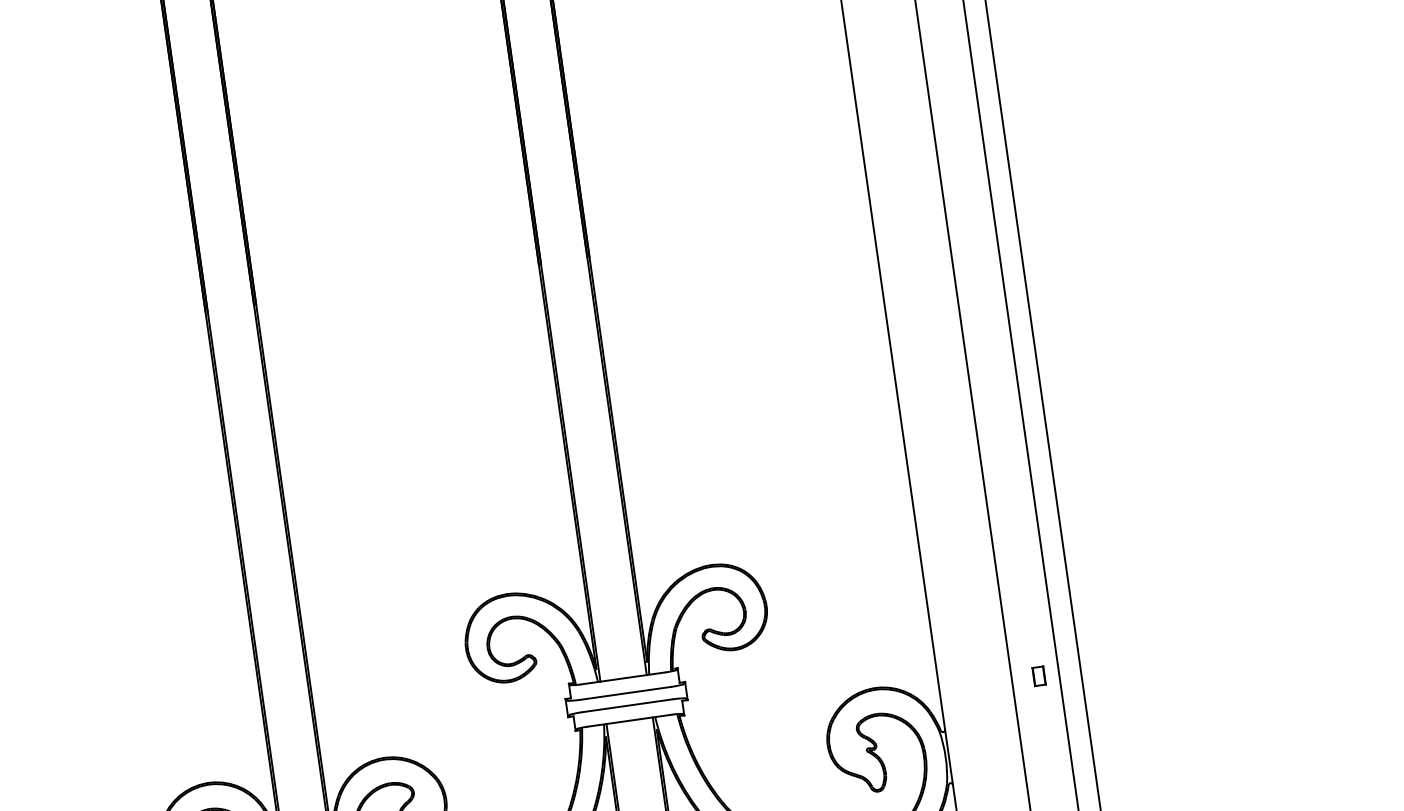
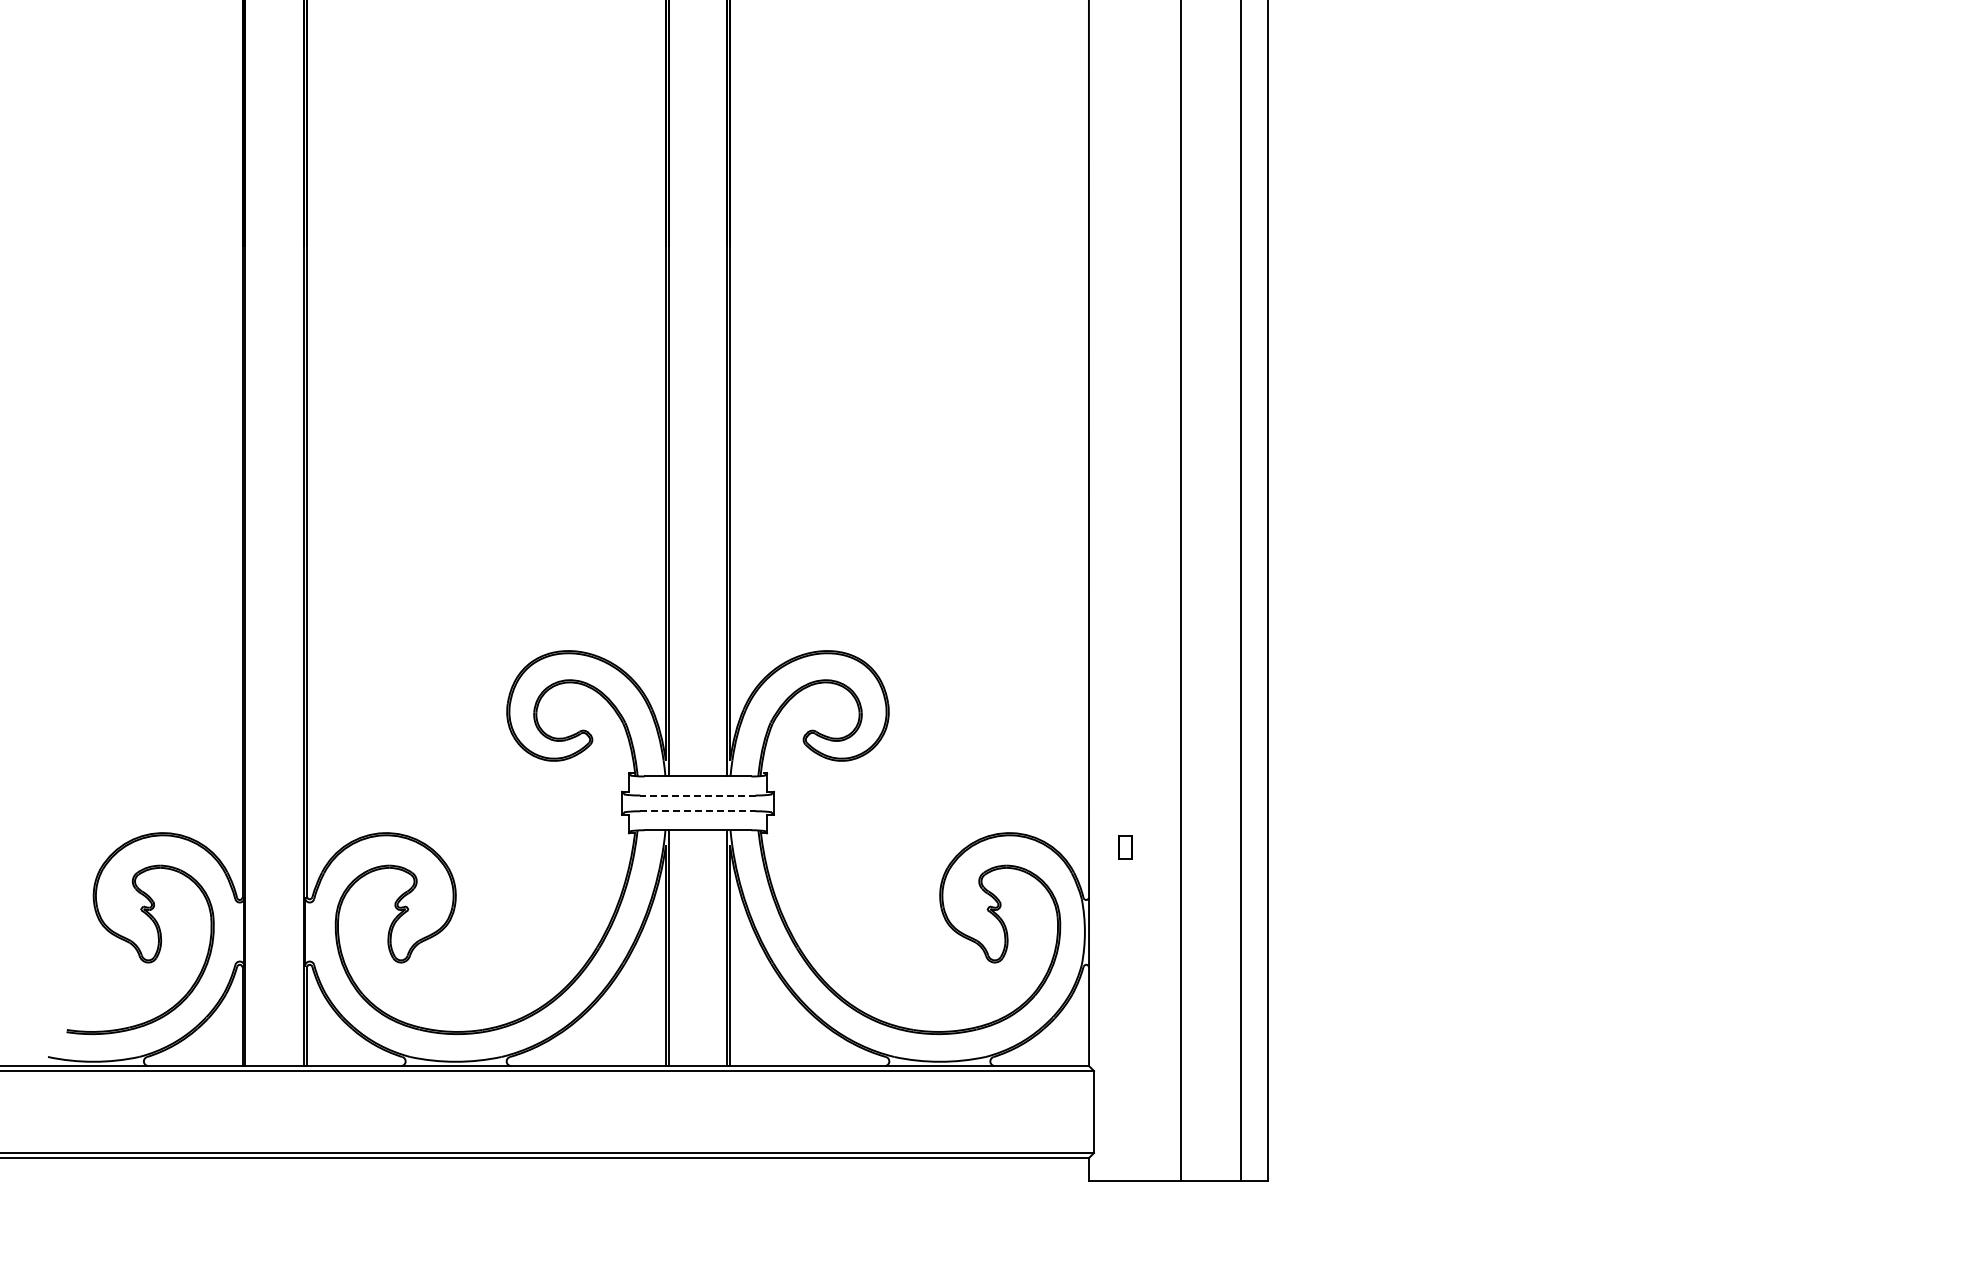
part: (1039, 676) -> (1125, 847), moved
line: (626, 693) -> (698, 795), solid -> dashed
line: (627, 705) -> (698, 811), solid -> dashed

